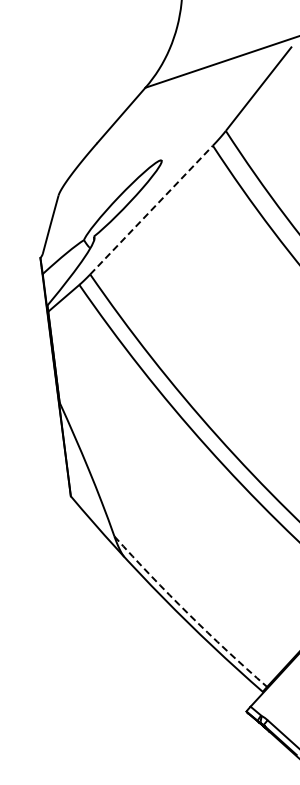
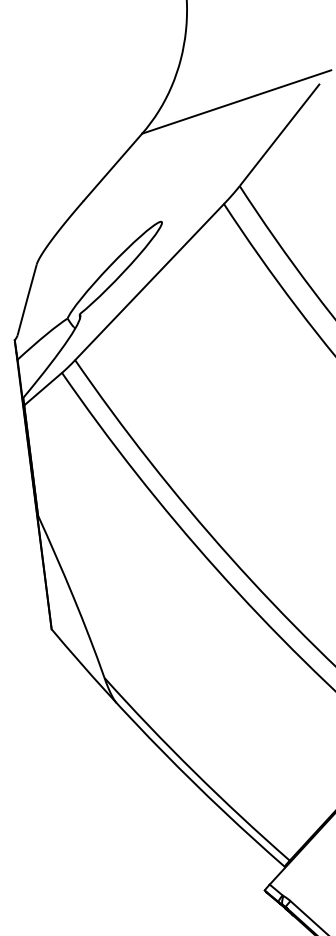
line: (151, 210) -> (149, 282), dashed -> solid
arc: (188, 613) -> (194, 771), dashed -> solid

